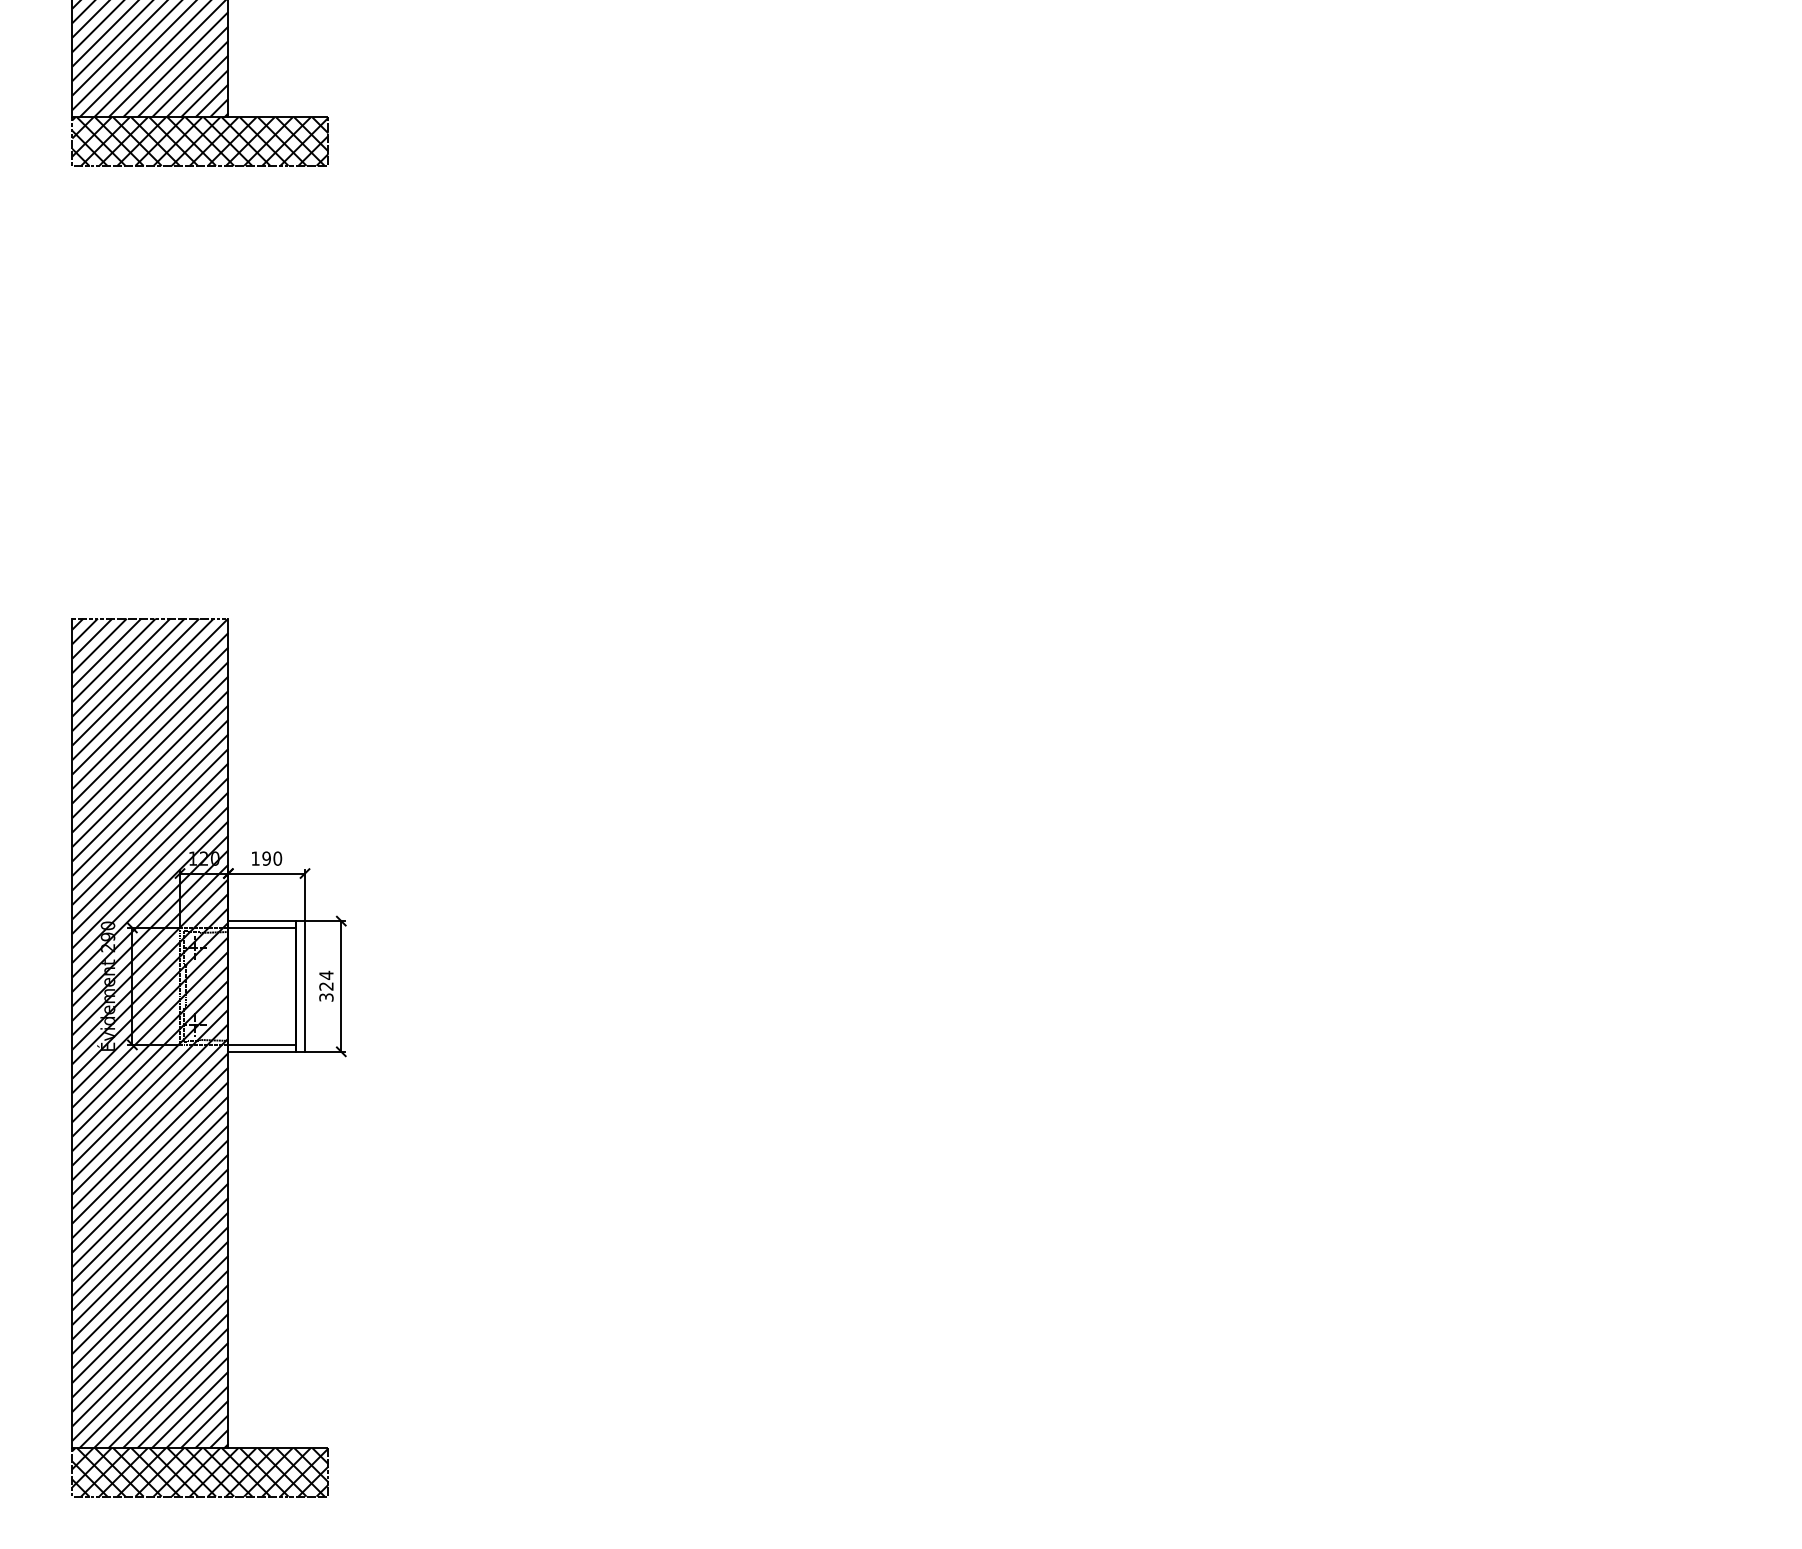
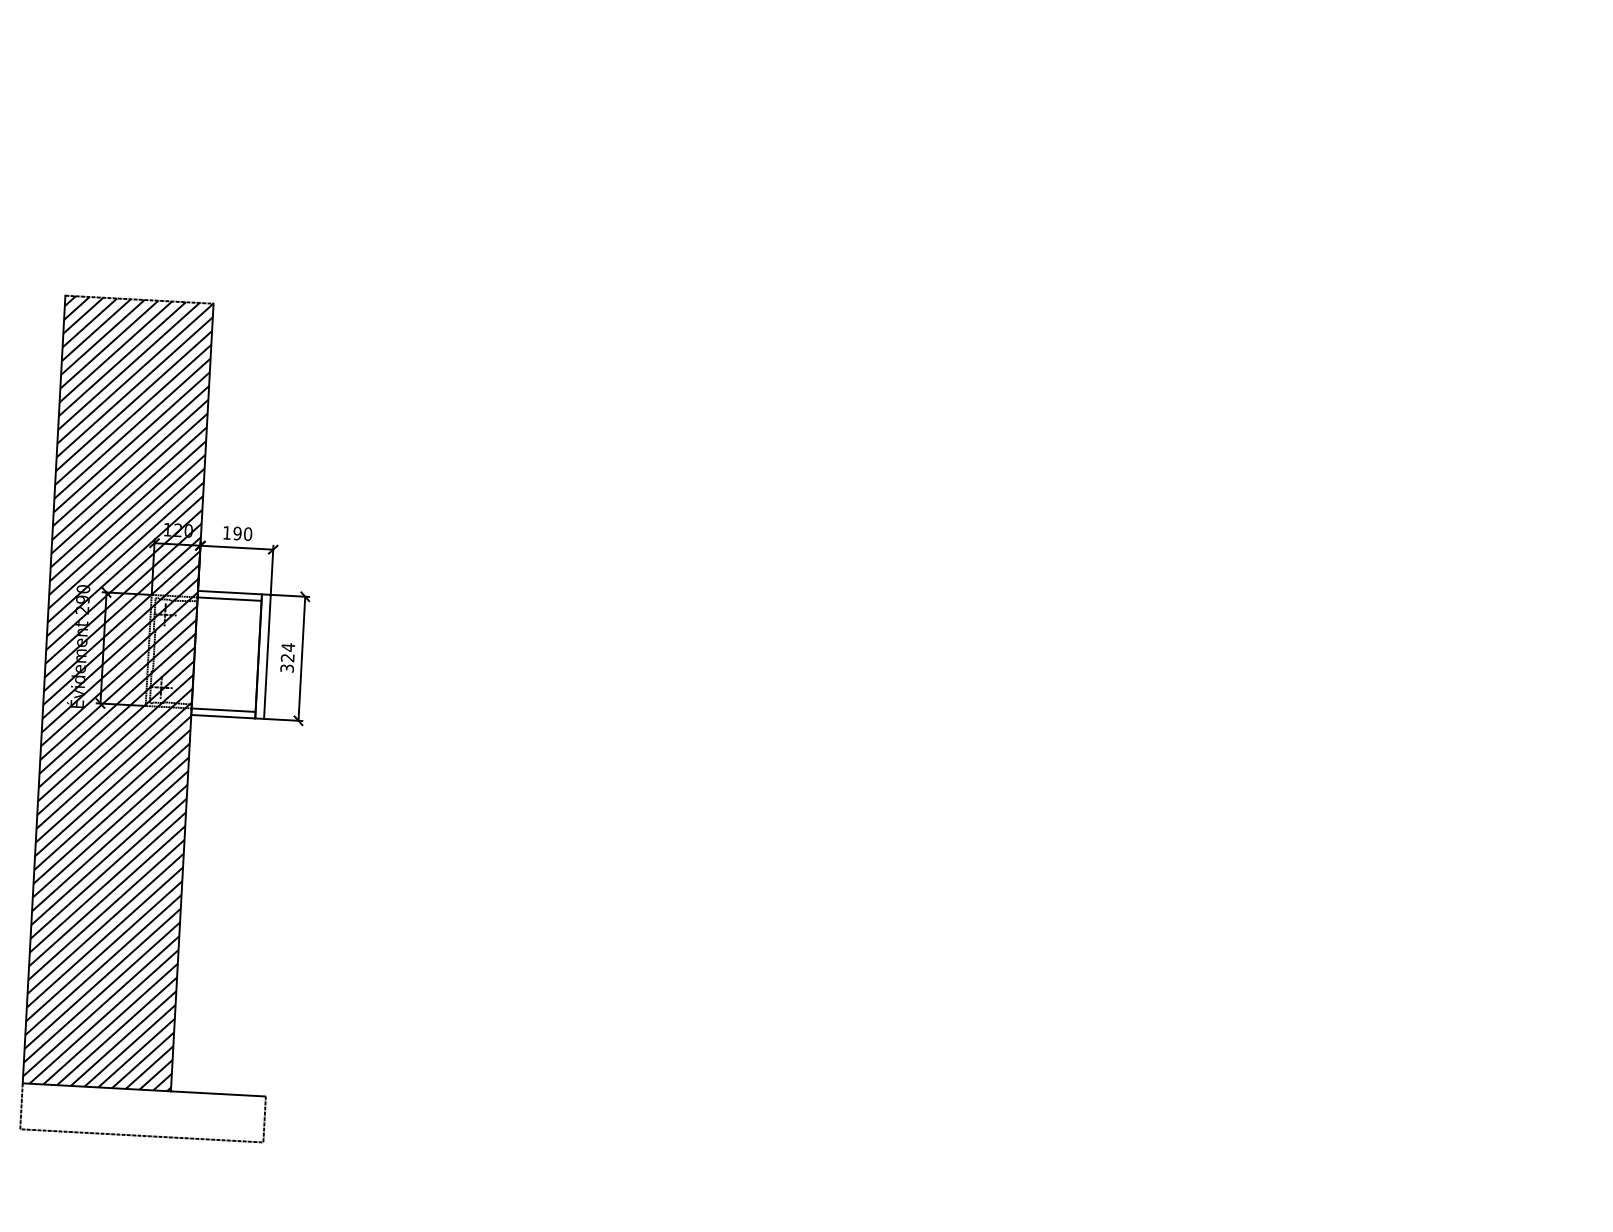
hatch: (200, 1472) -> (143, 1113), removed

